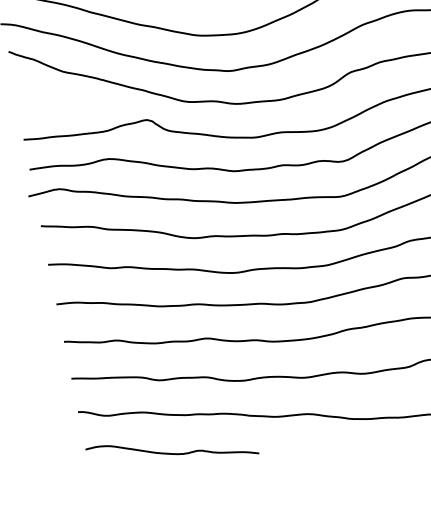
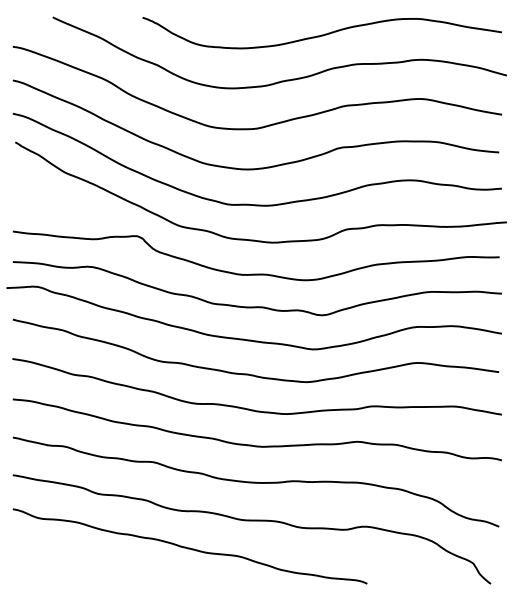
curve: (171, 452) -> (96, 567), removed

